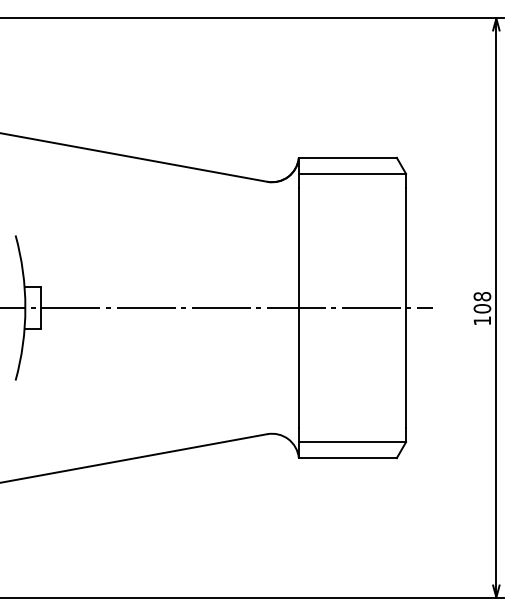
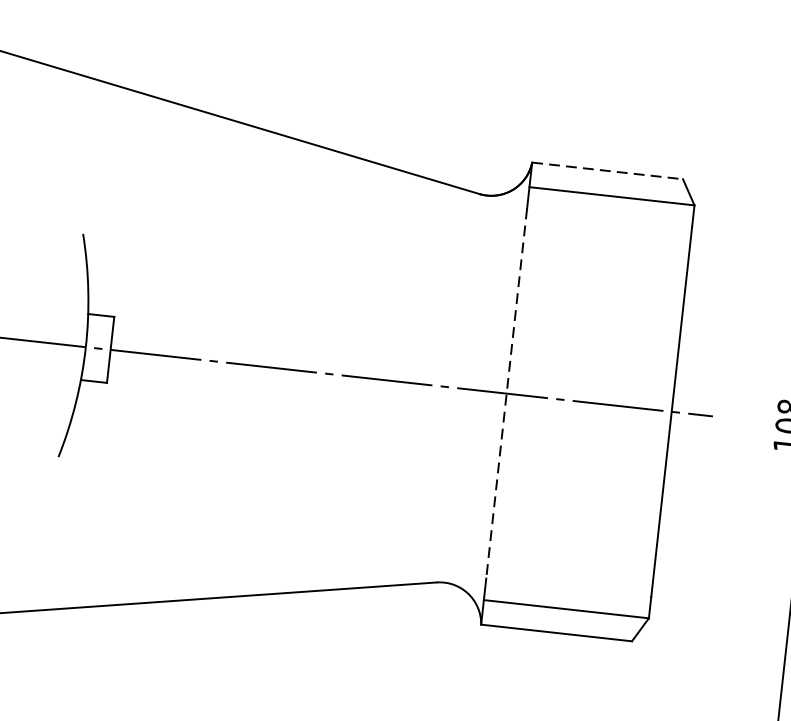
line: (348, 157) -> (608, 170), solid -> dashed
line: (298, 308) -> (506, 394), solid -> dashed

